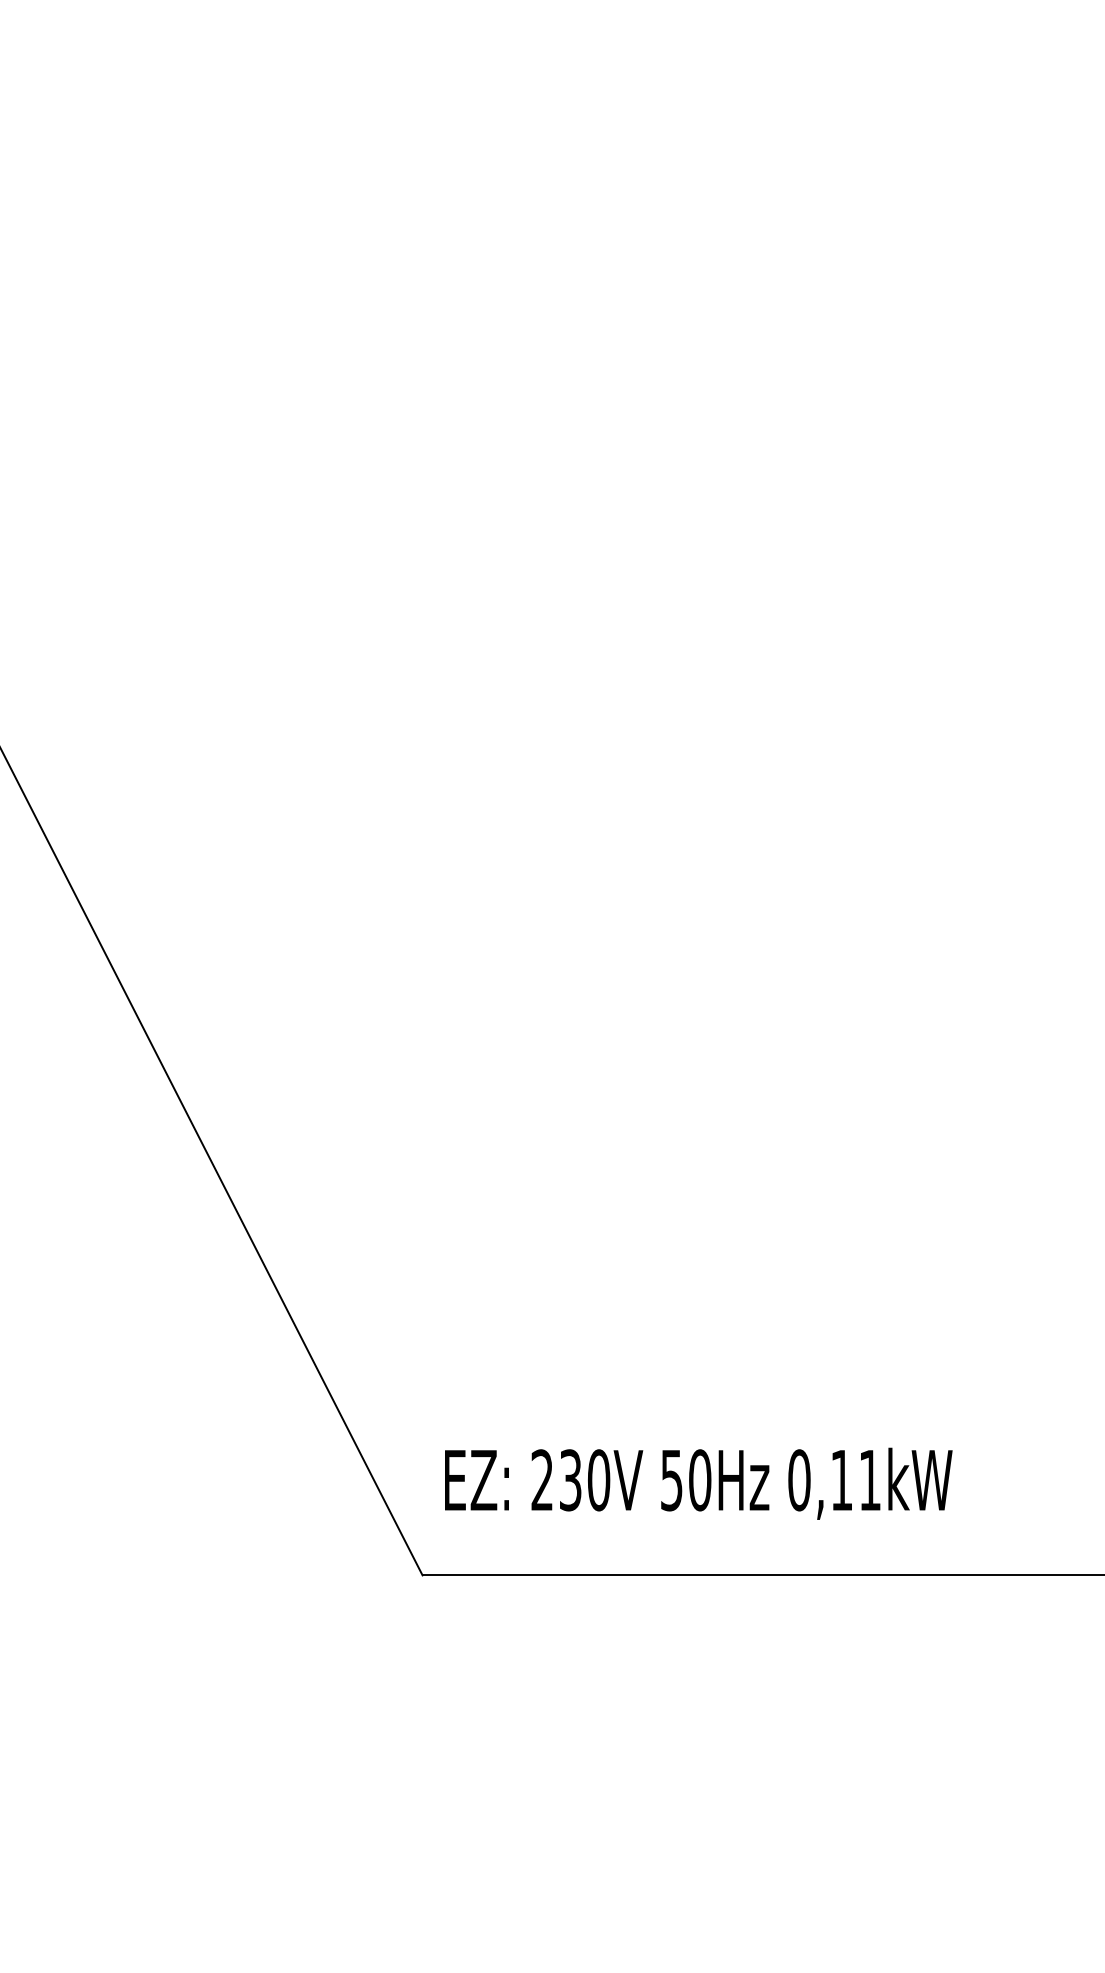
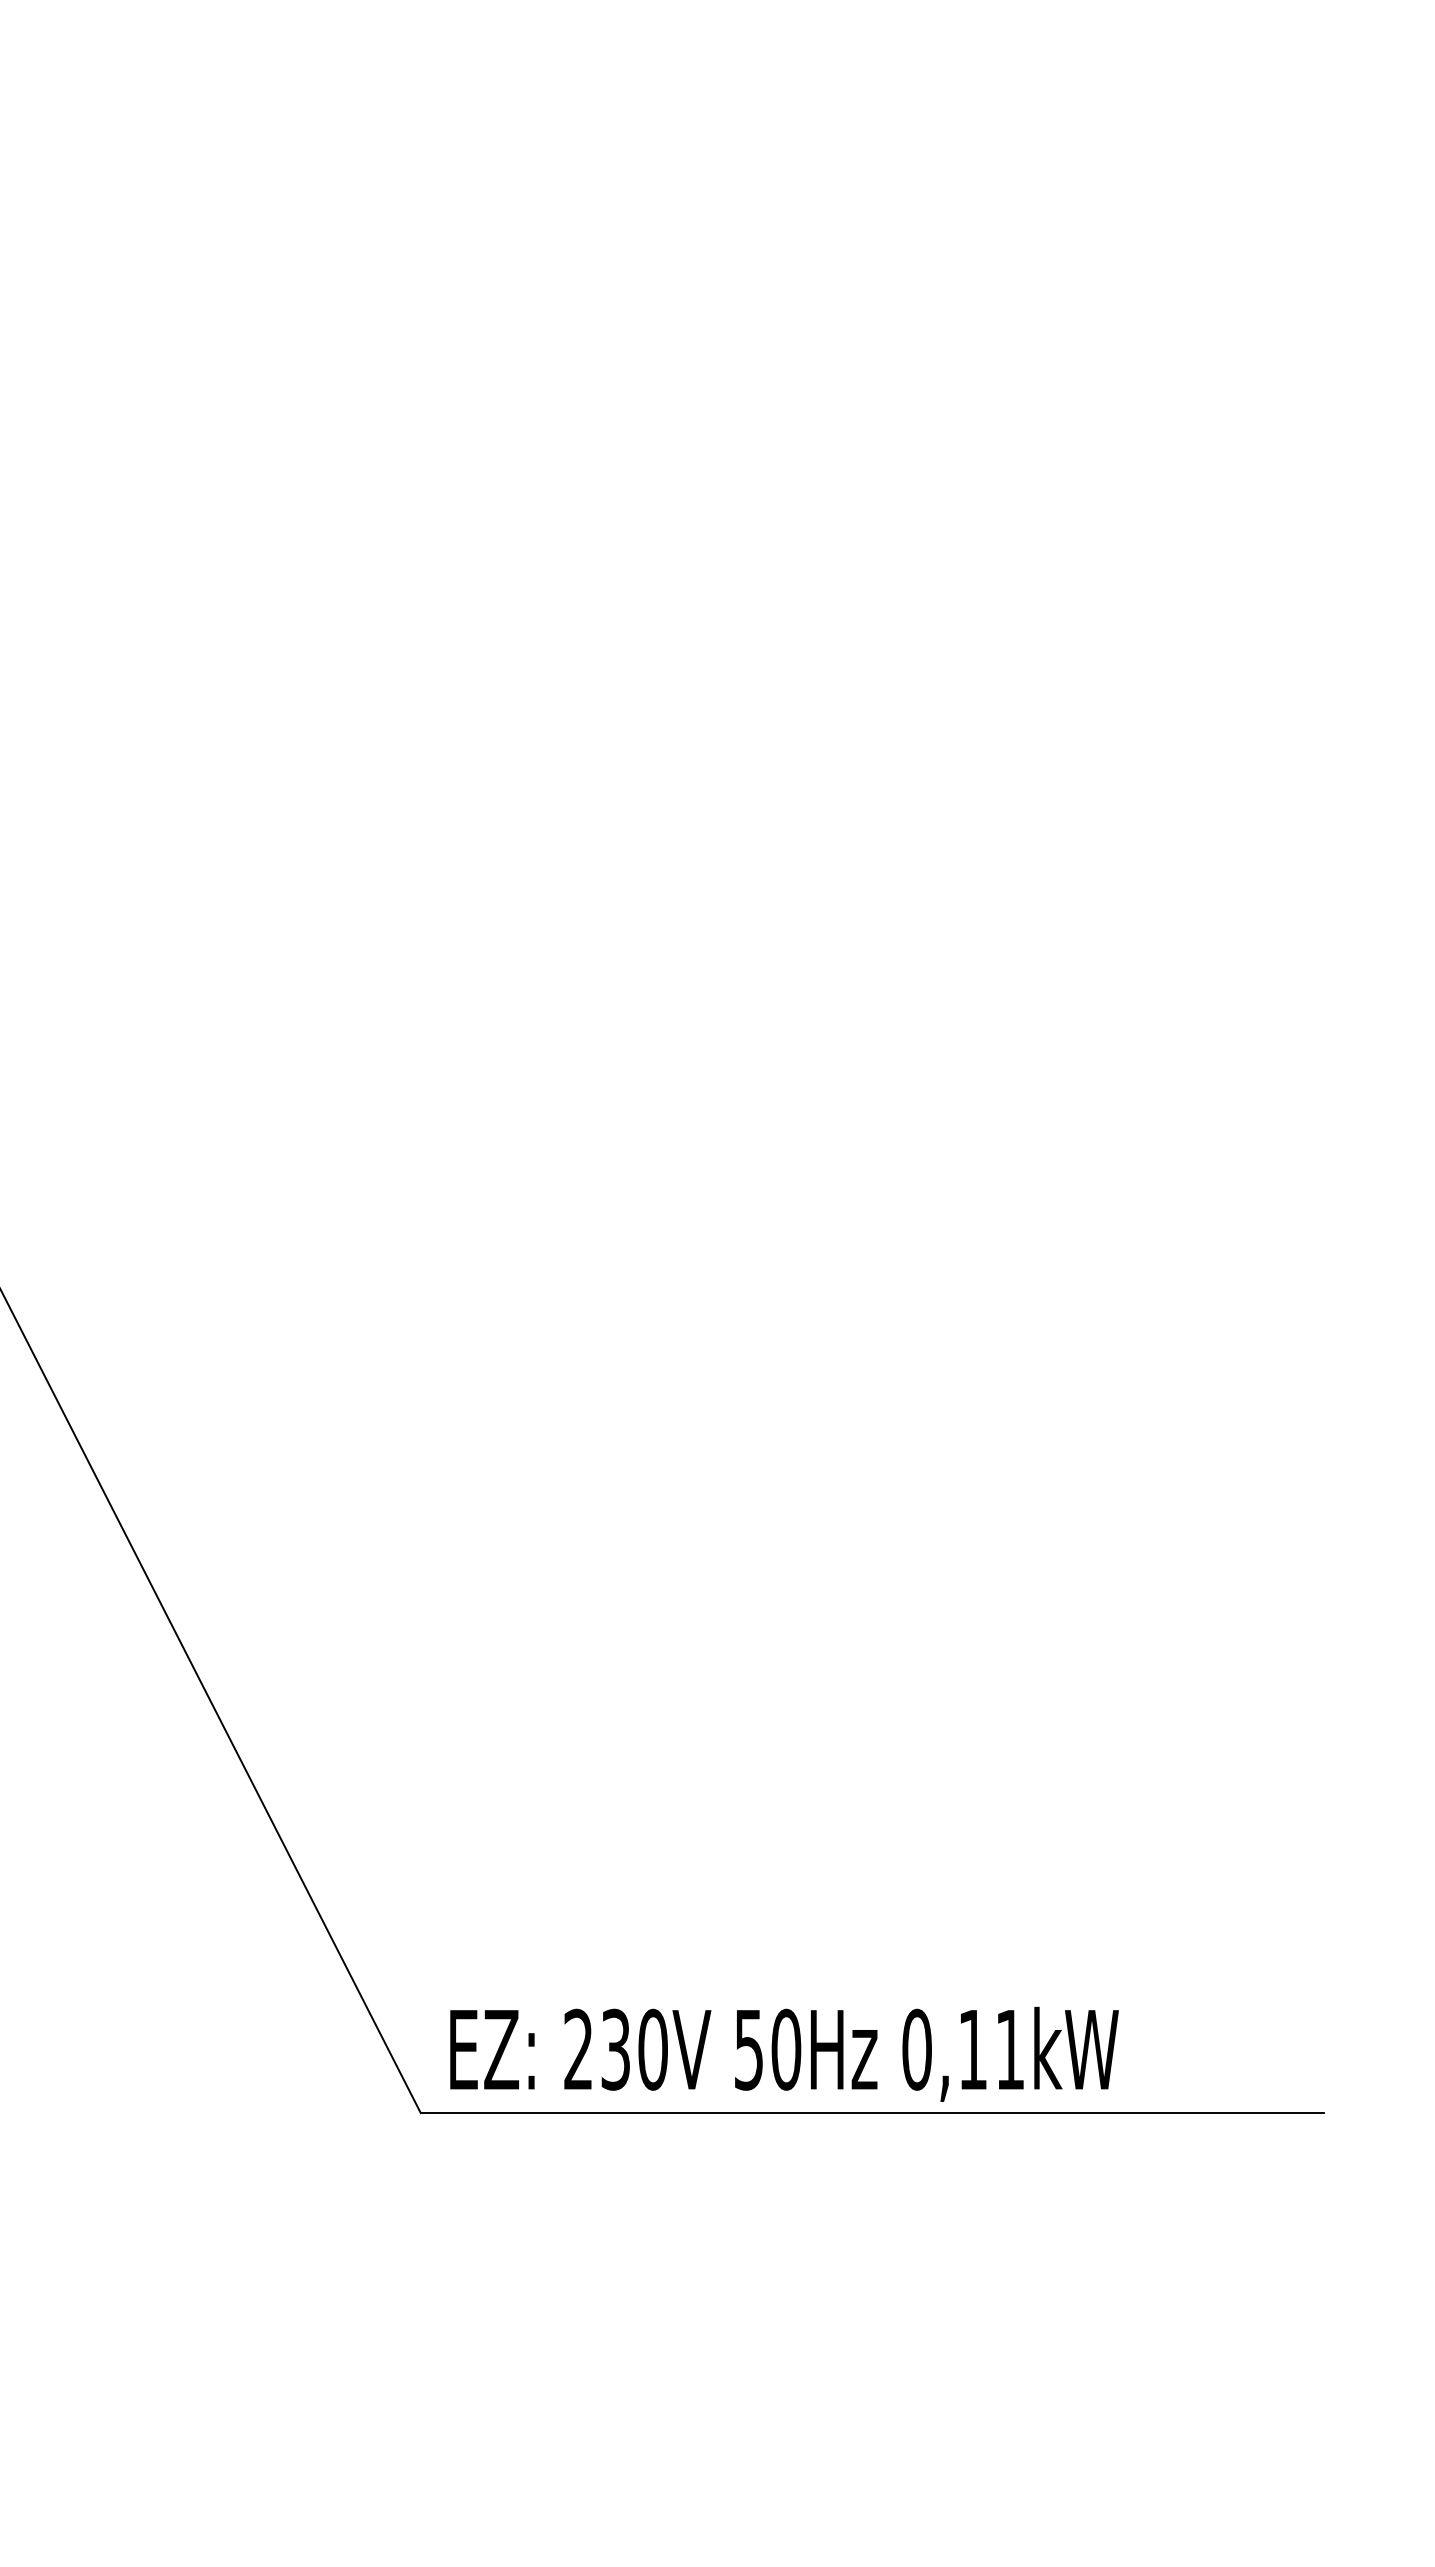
text: (698, 1483) -> (784, 2053), moved

